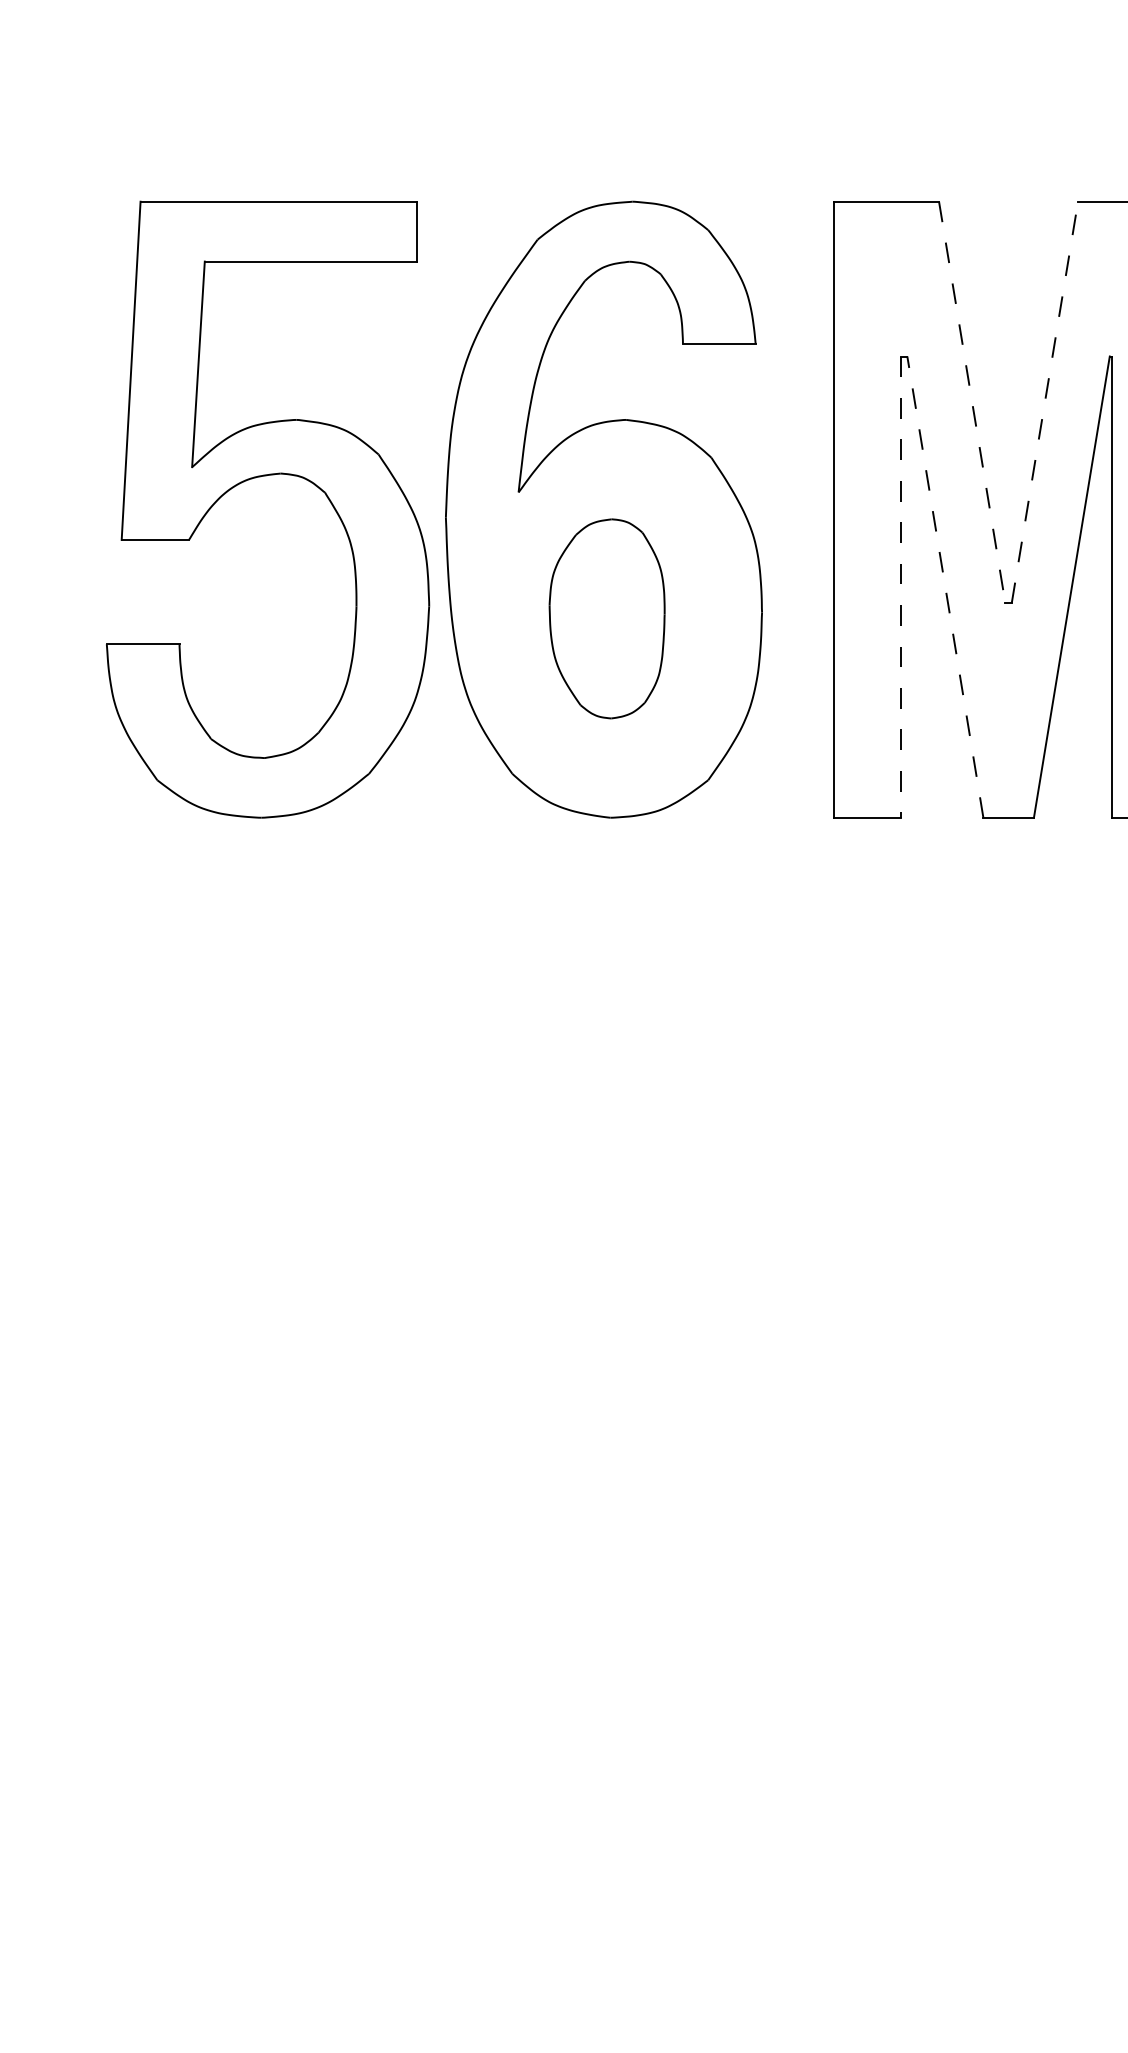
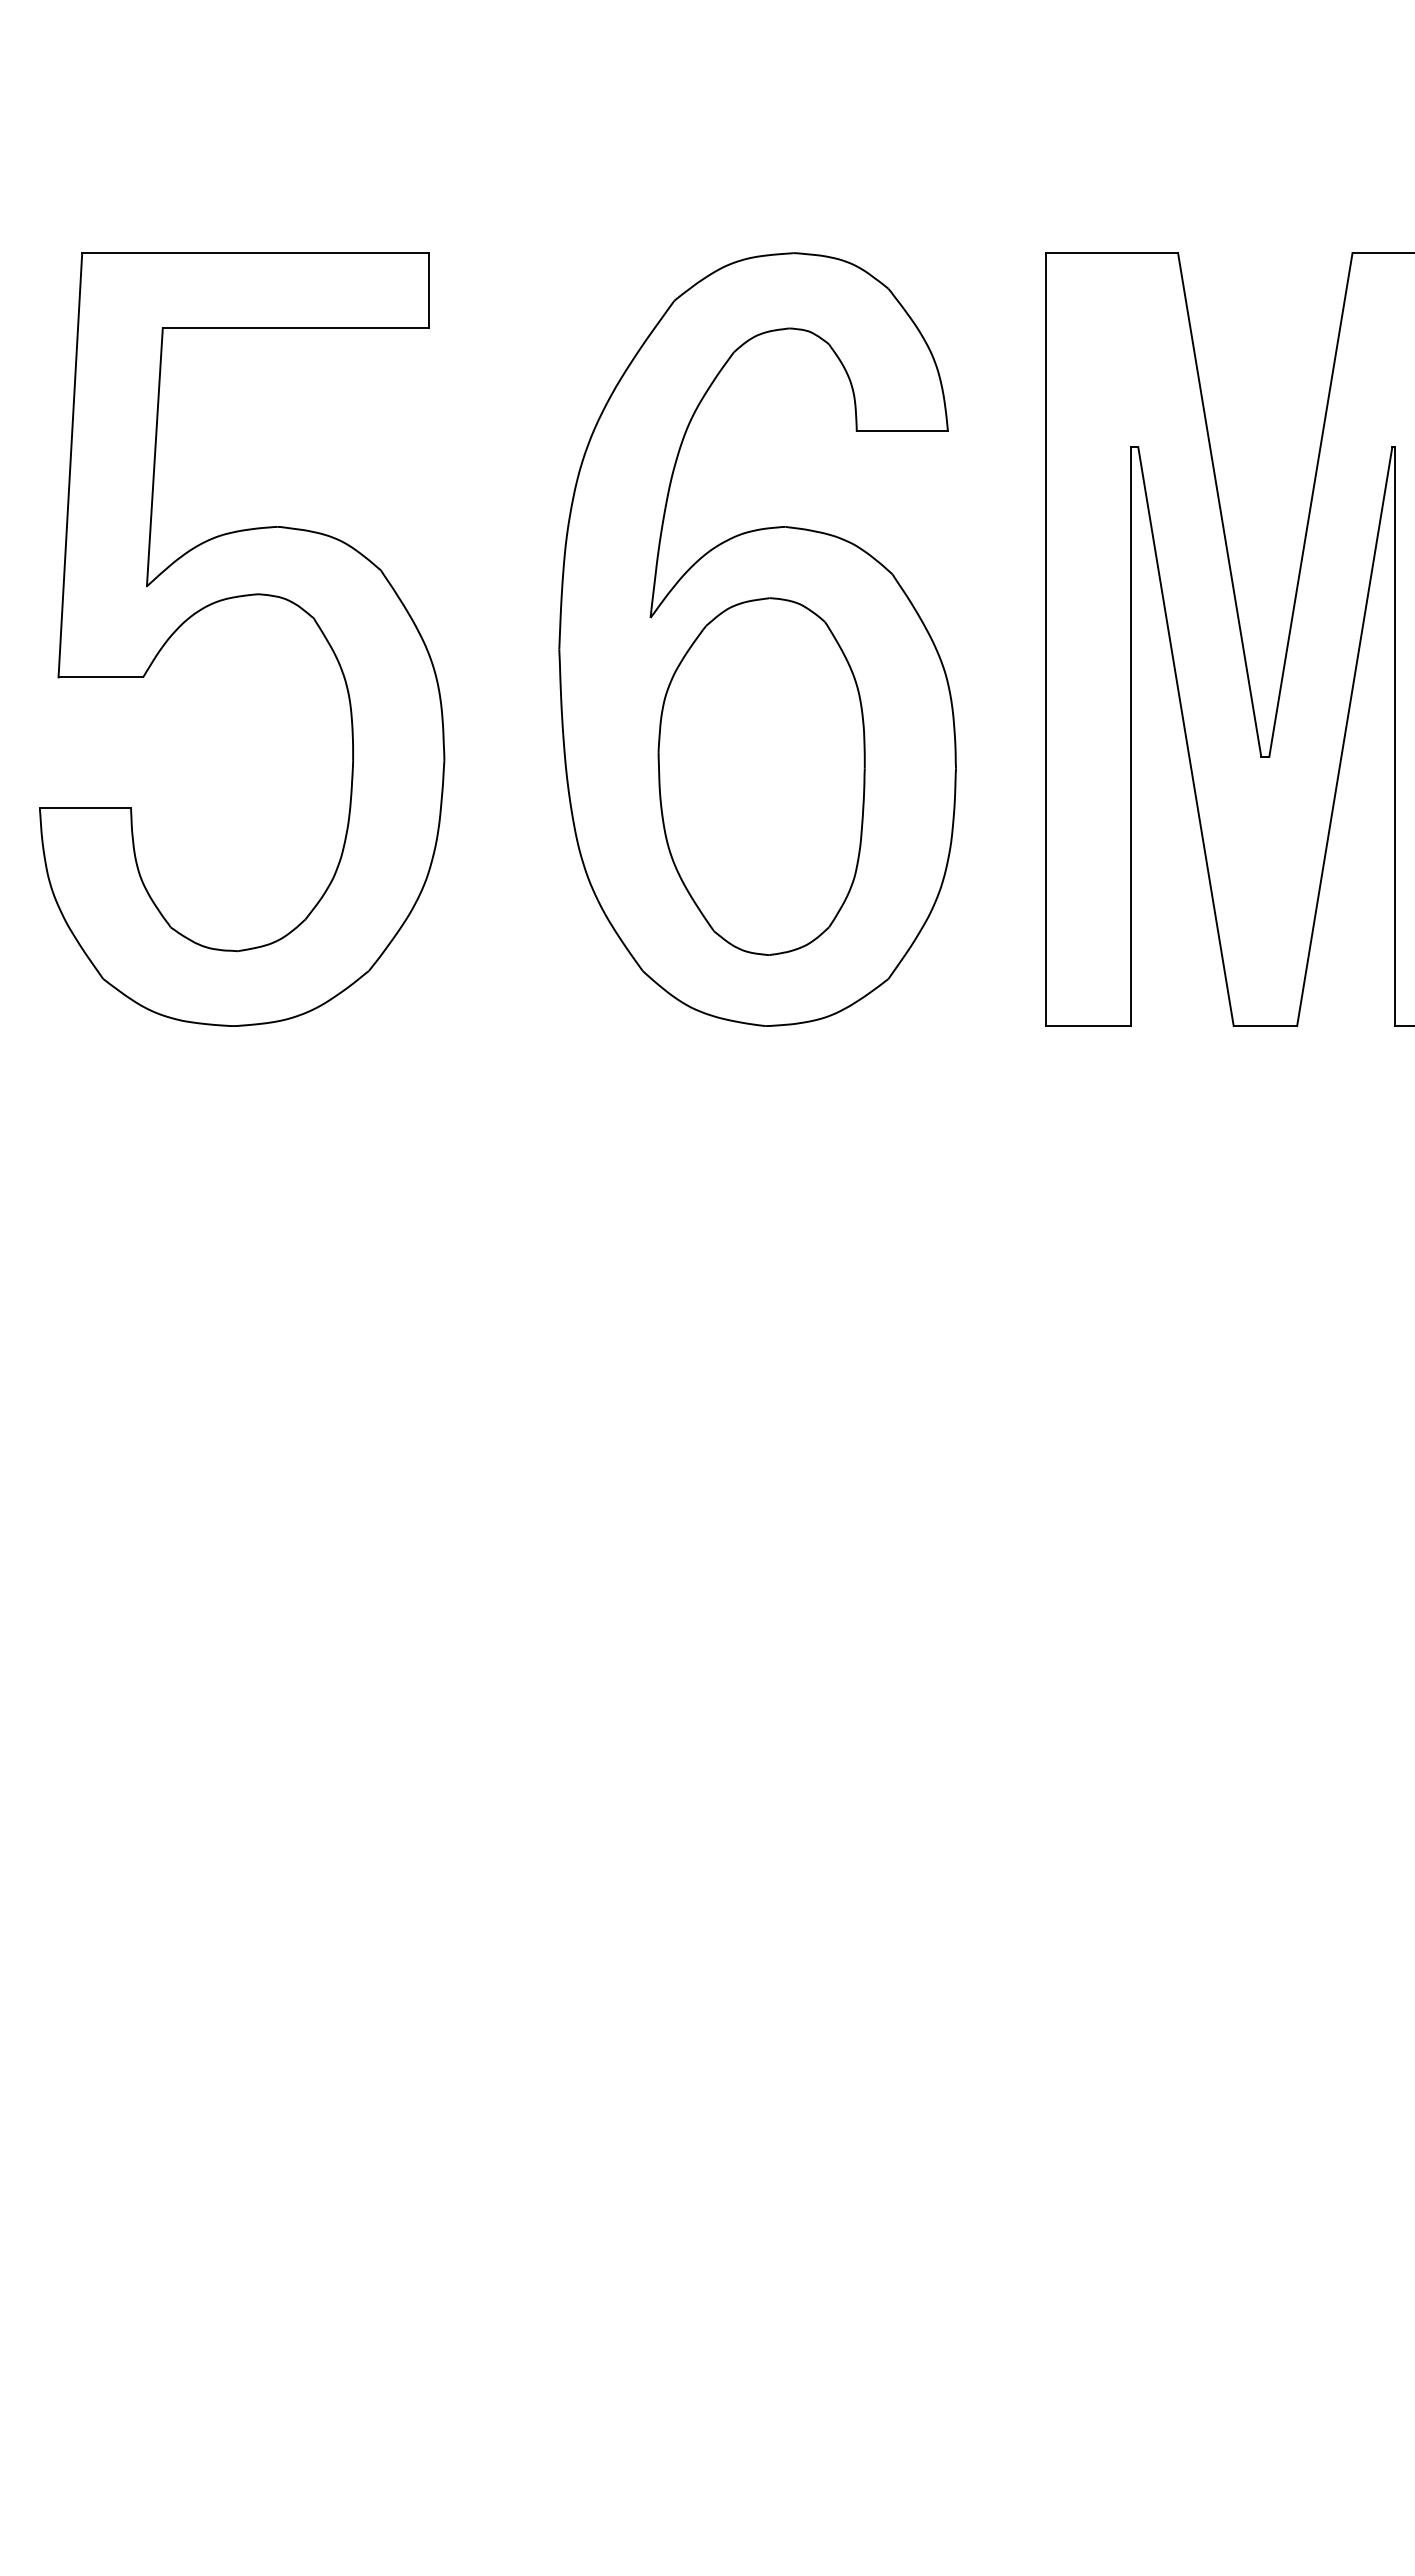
line: (972, 402) -> (1219, 505), dashed -> solid
line: (1045, 402) -> (1311, 504), dashed -> solid
part: (261, 476) -> (234, 598), moved
line: (944, 586) -> (1185, 736), dashed -> solid
line: (901, 587) -> (1130, 737), dashed -> solid
part: (607, 618) -> (761, 776), size x1.43

